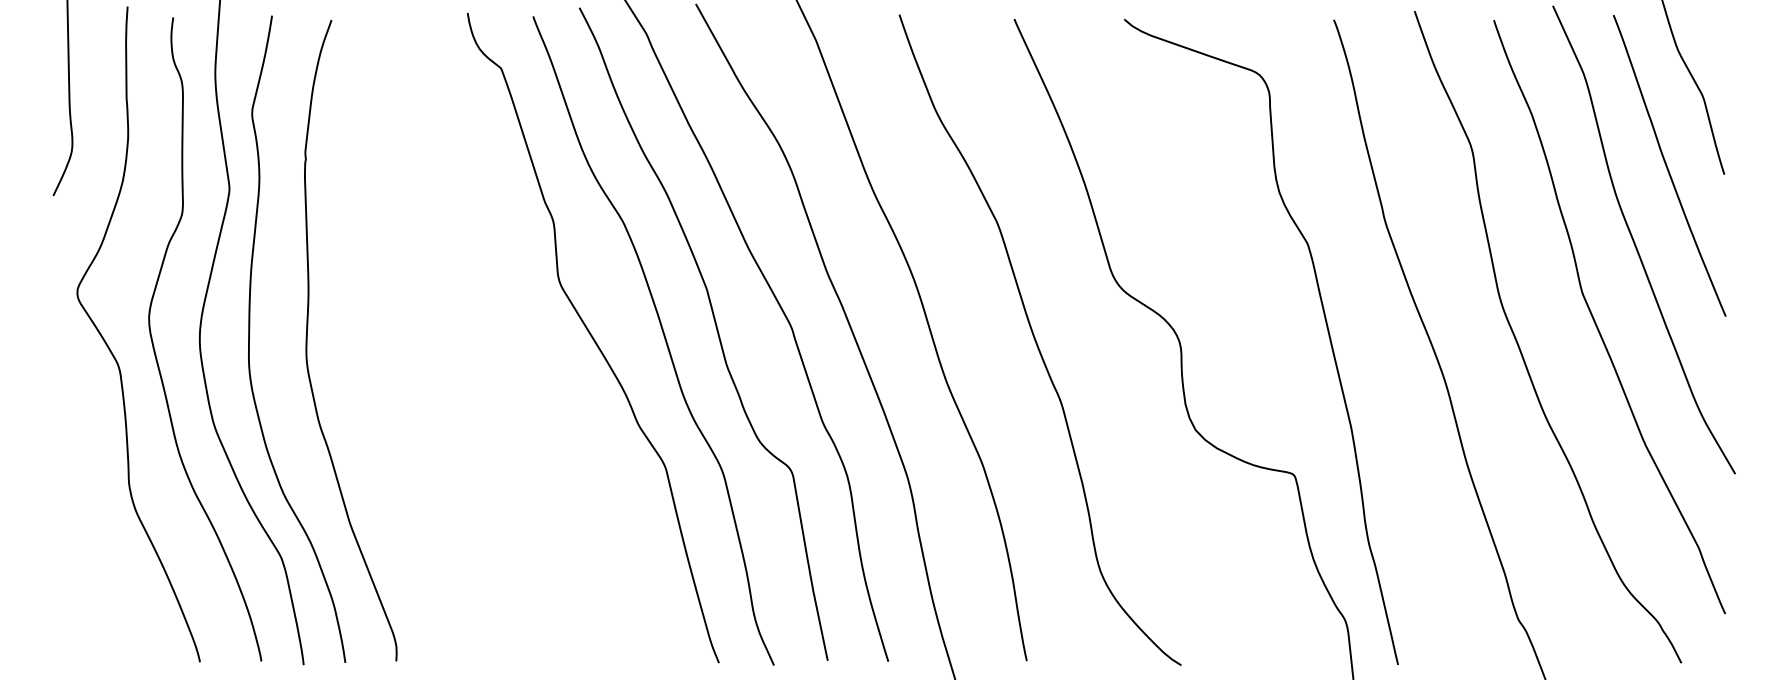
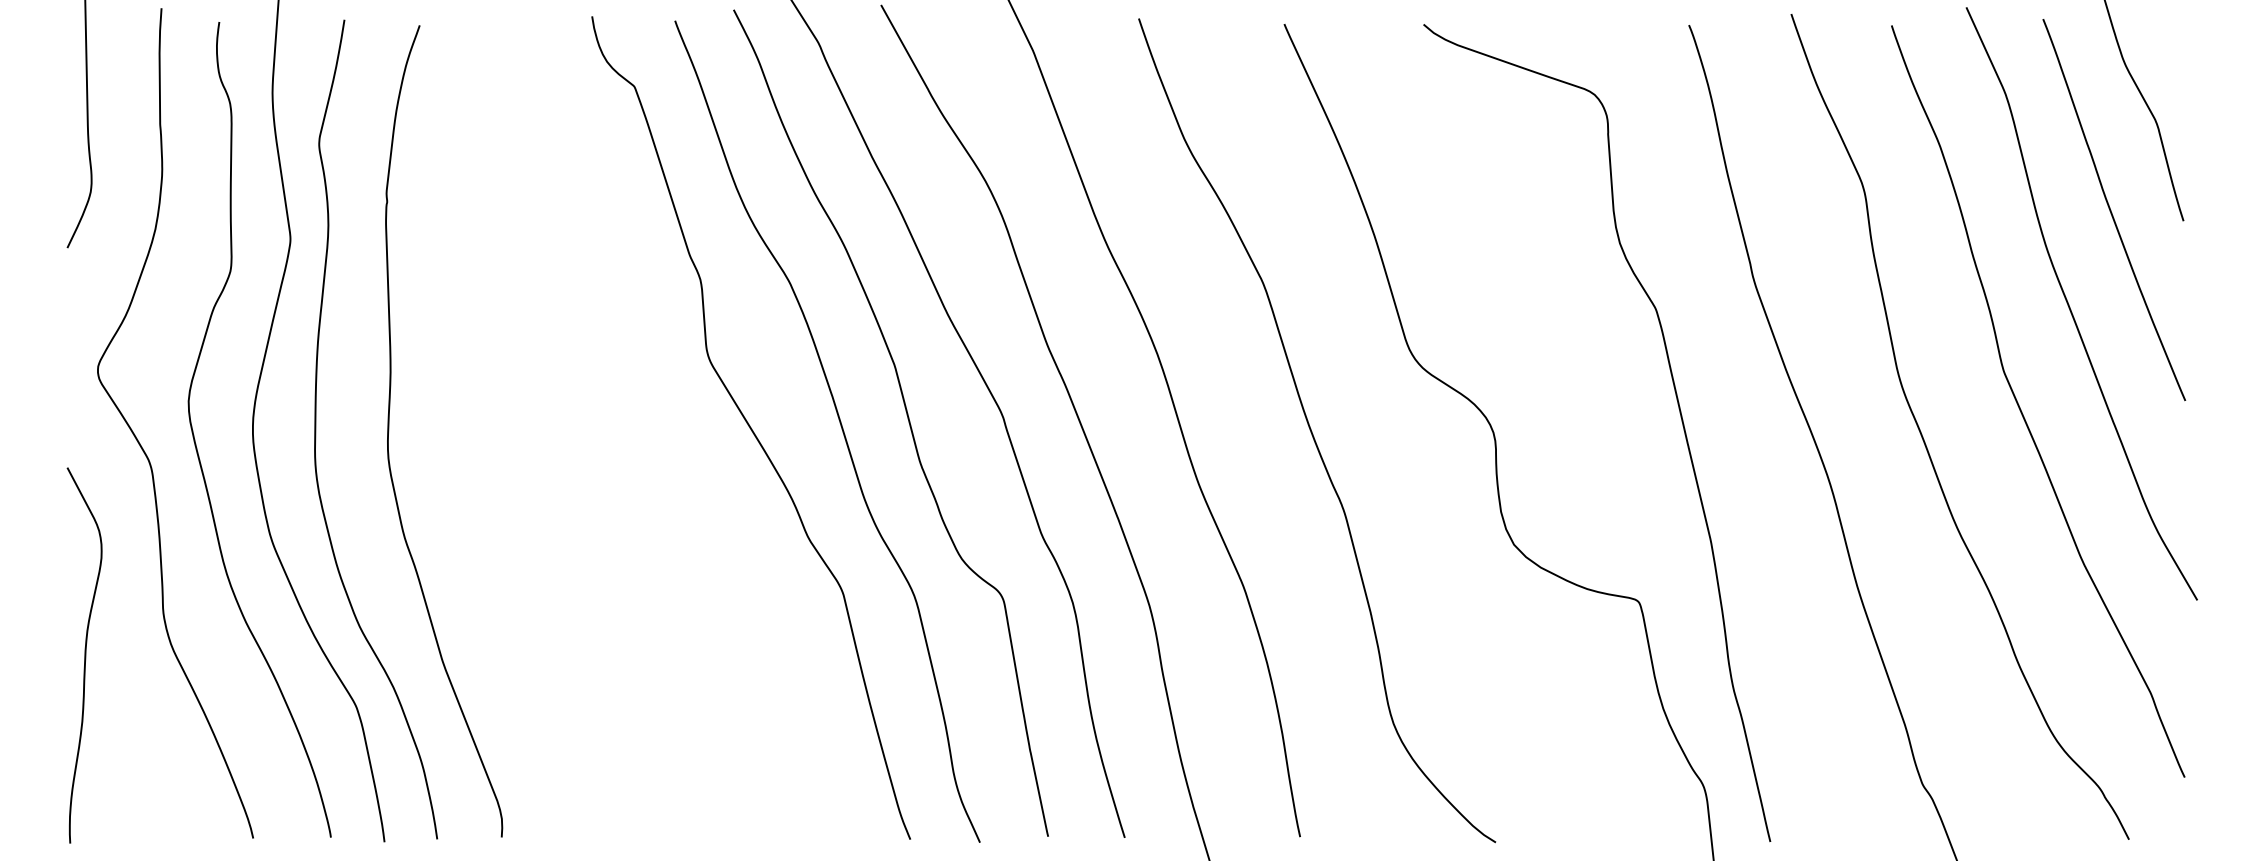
curve: (66, 517) -> (84, 655), added

